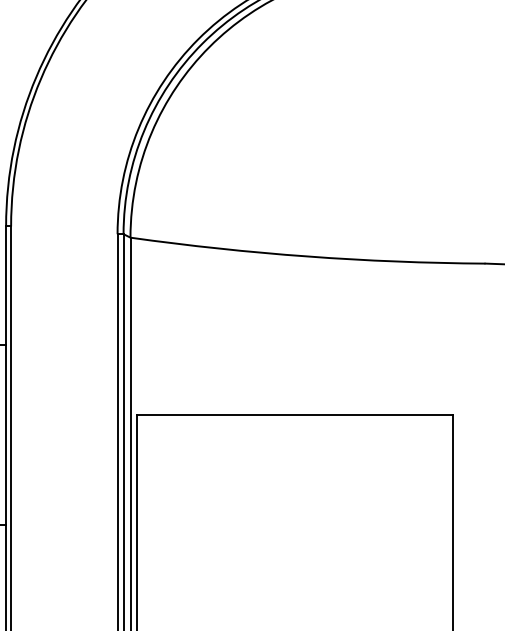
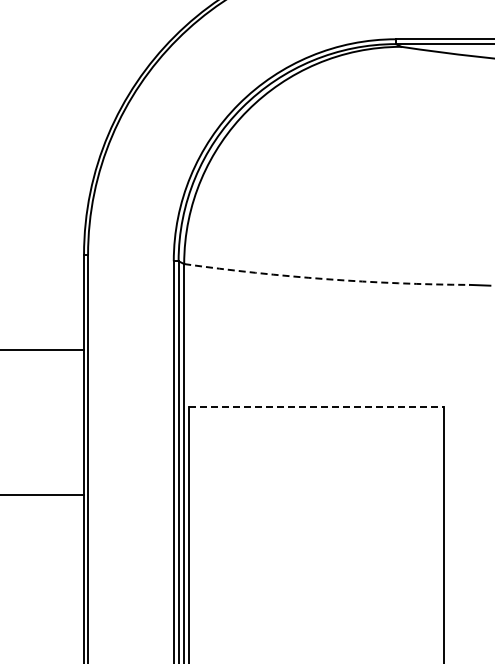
arc: (307, 256) -> (326, 279), solid -> dashed
line: (296, 415) -> (317, 407), solid -> dashed

